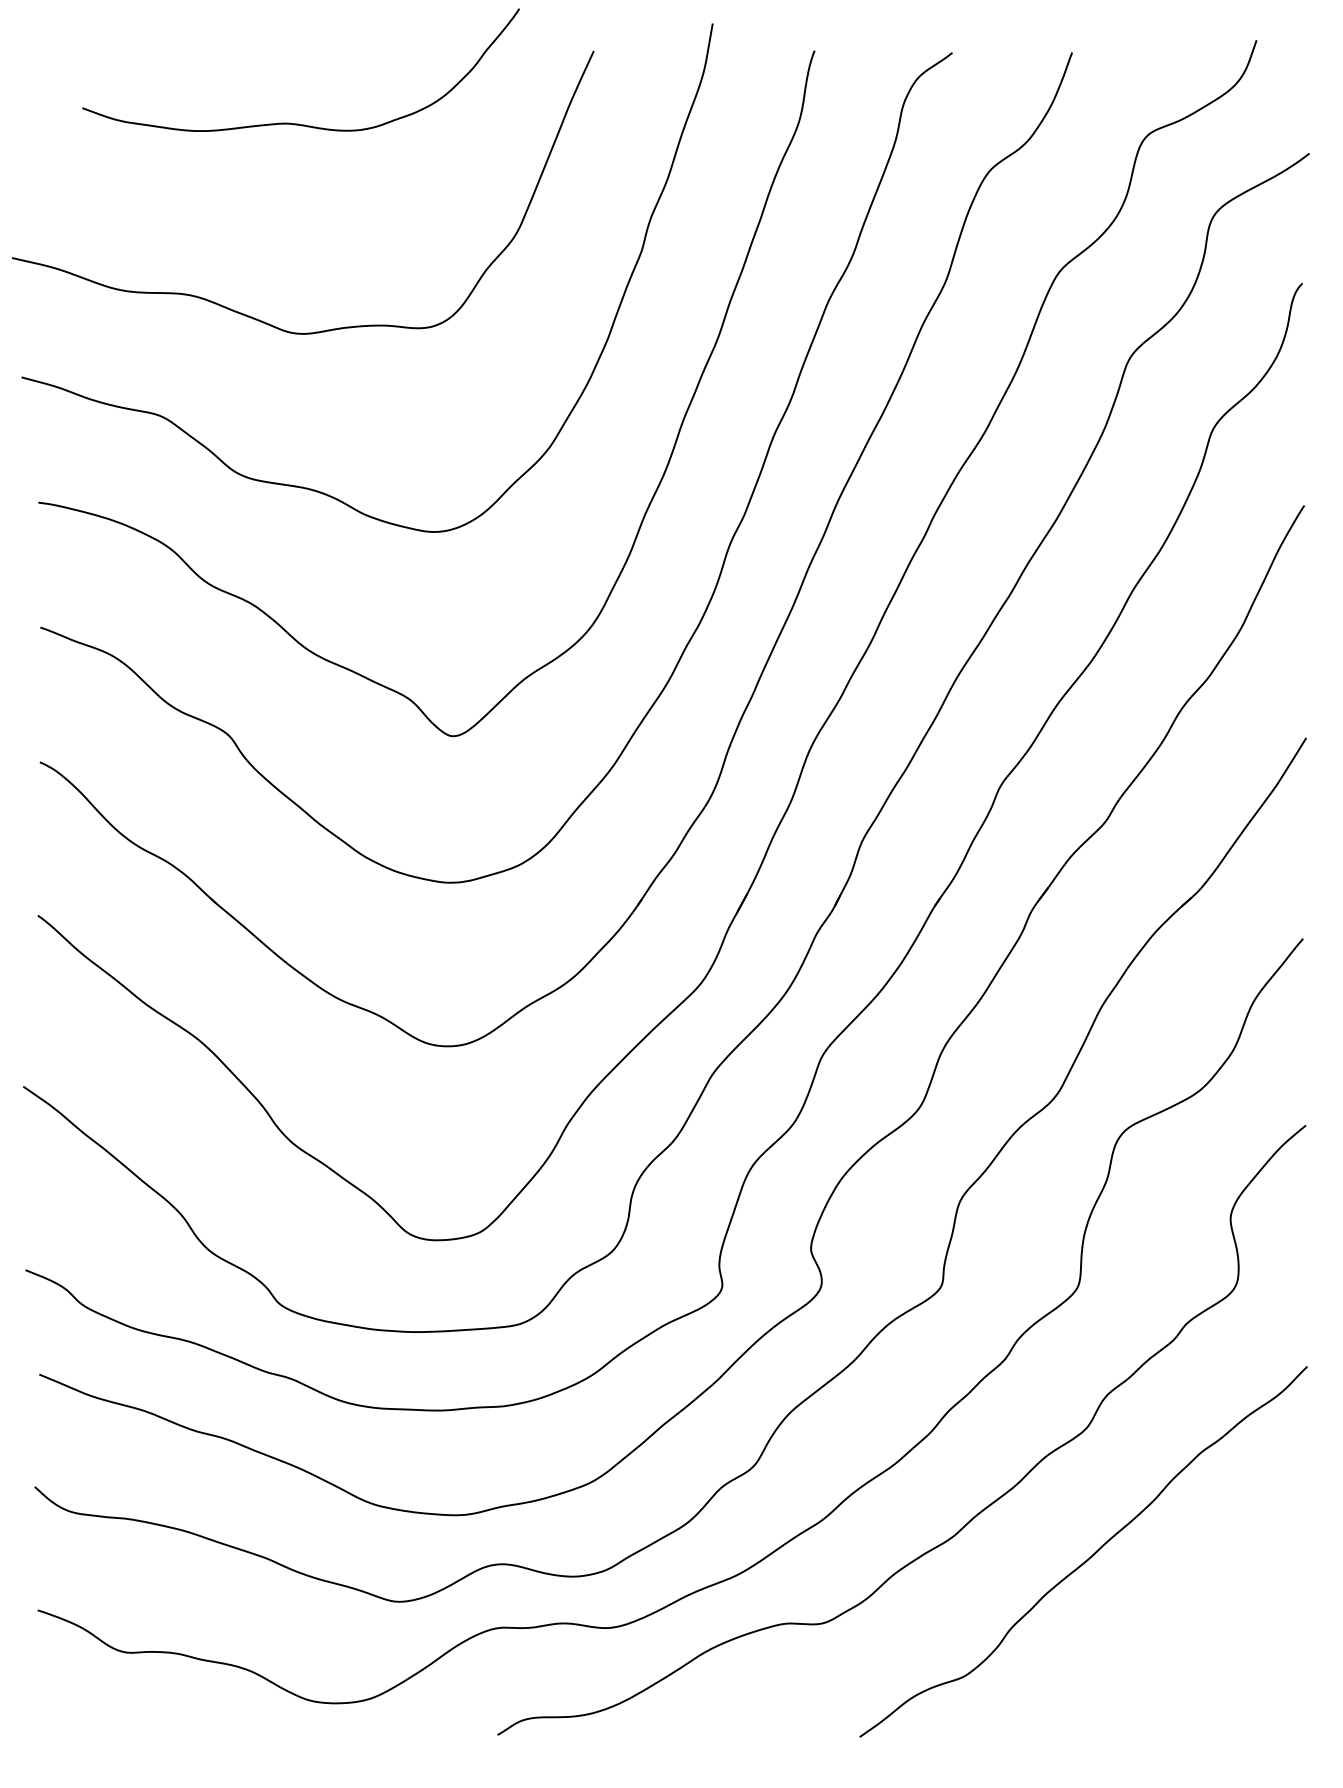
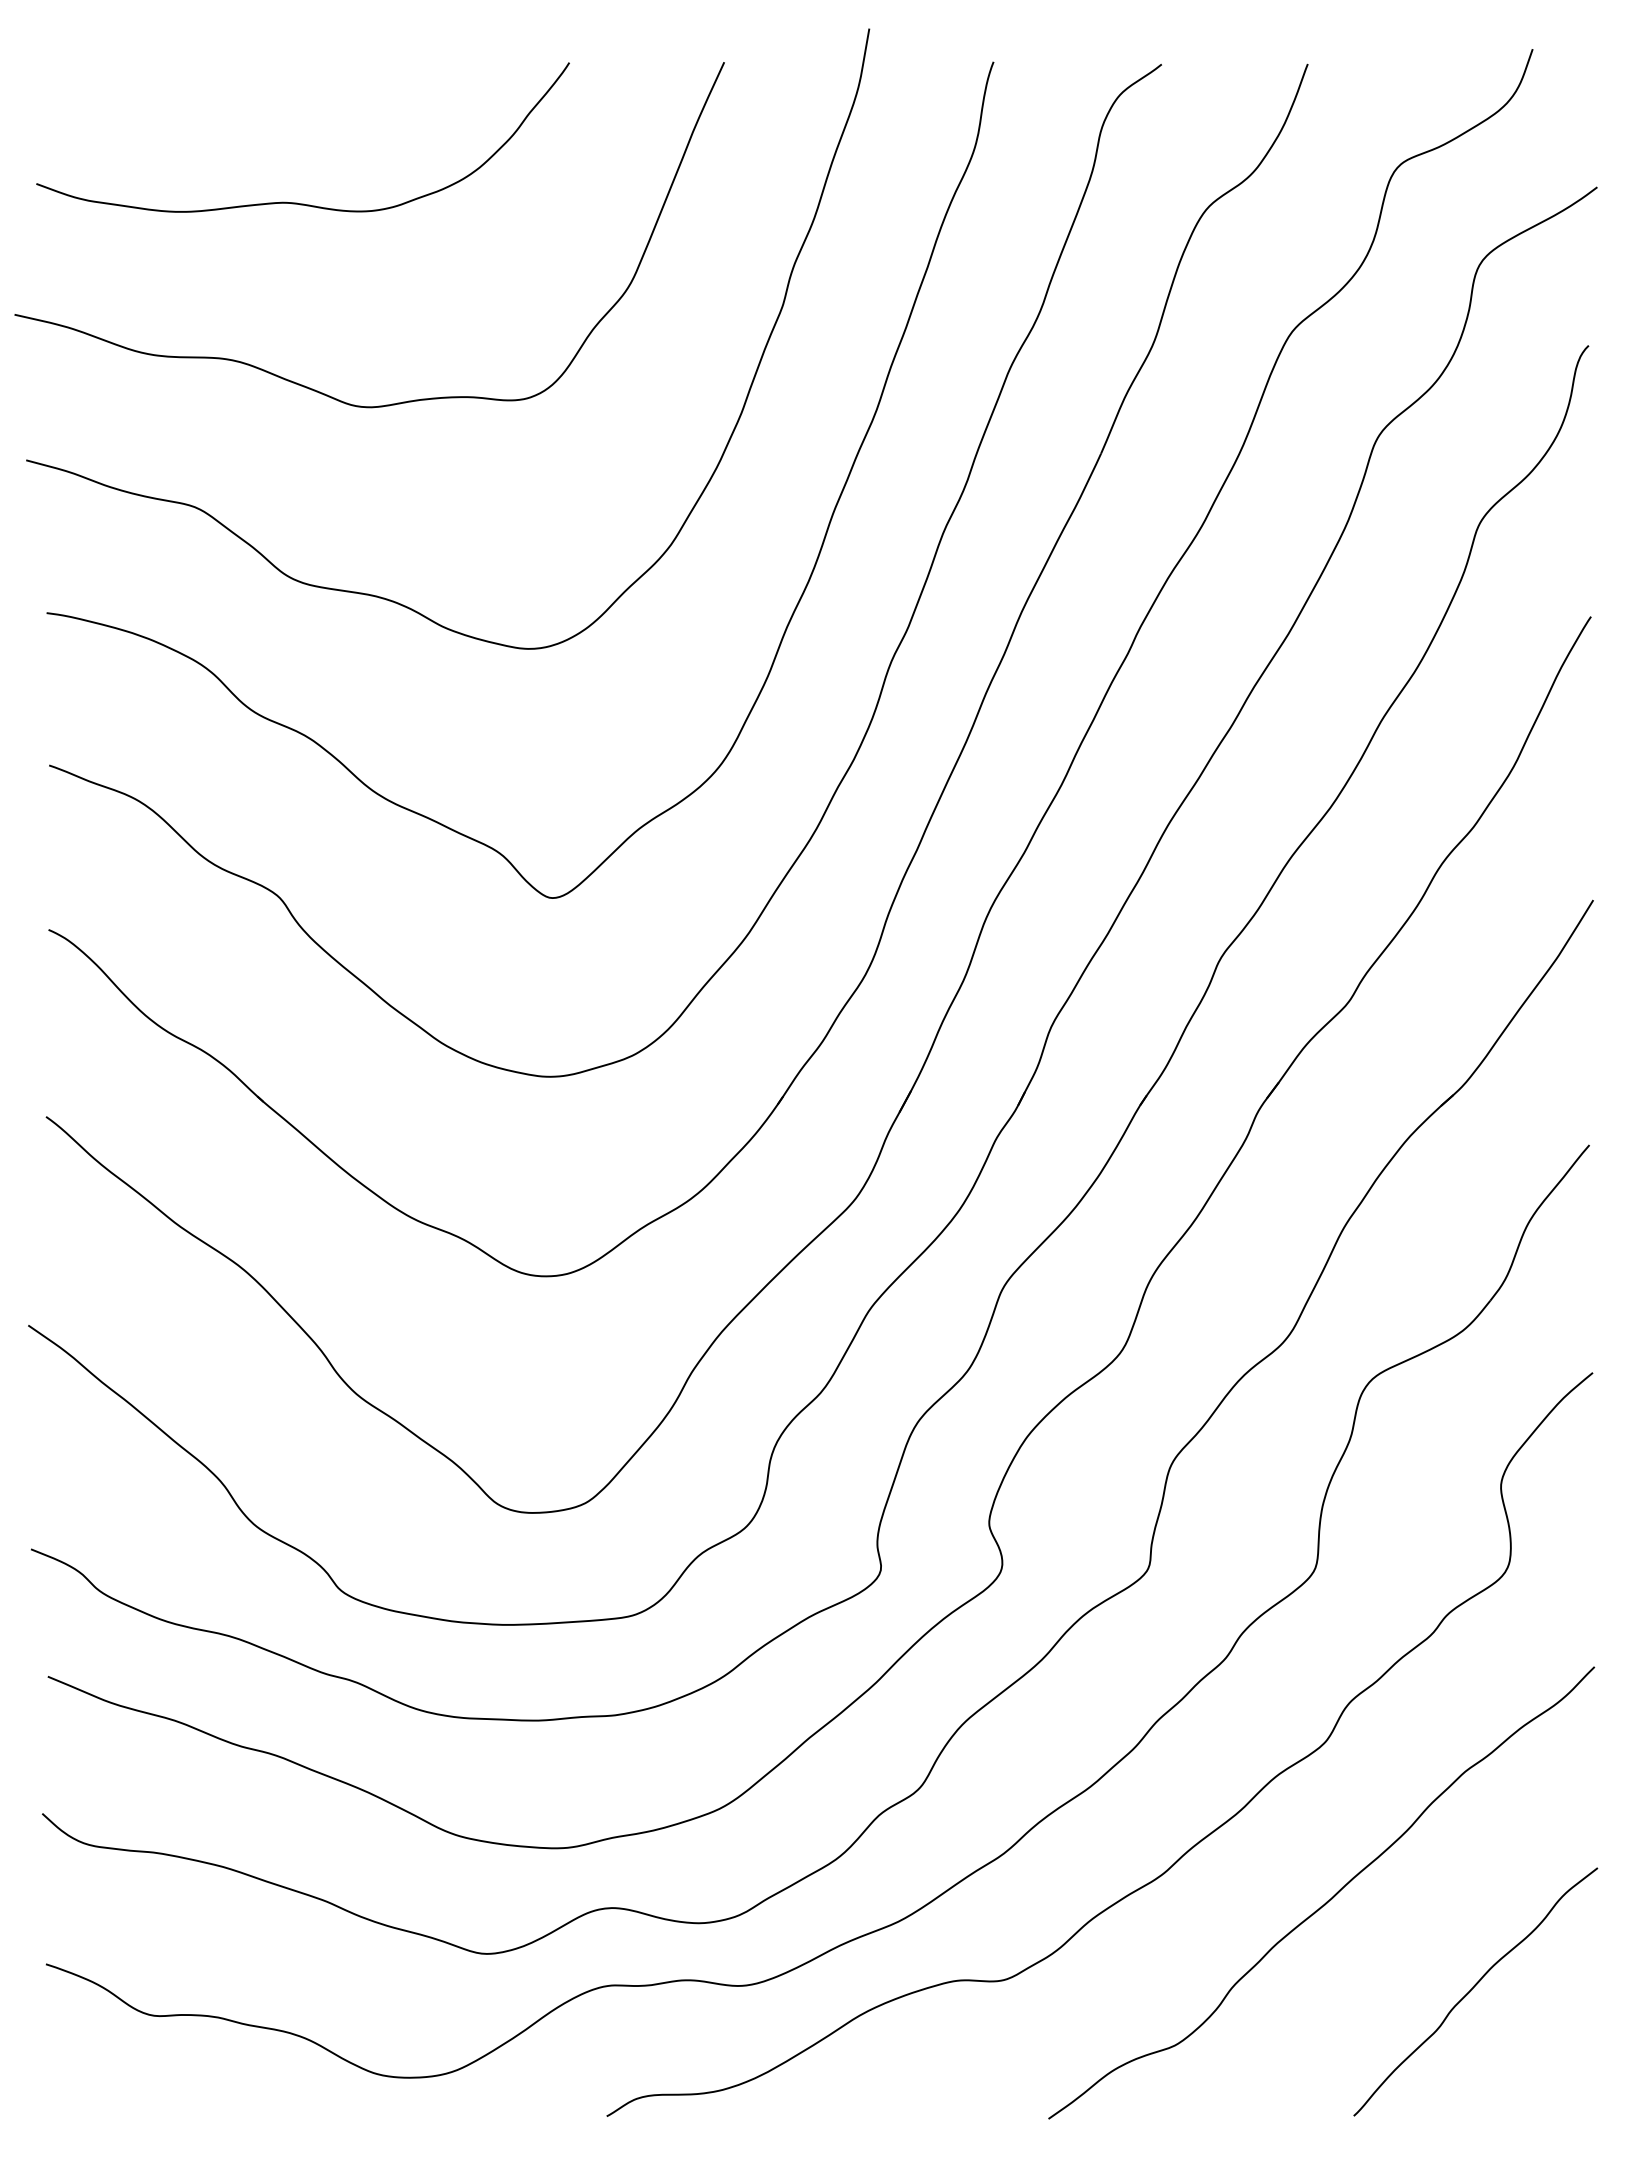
curve: (296, 123) -> (297, 202), moved
curve: (1208, 1630) -> (1473, 1988), added

